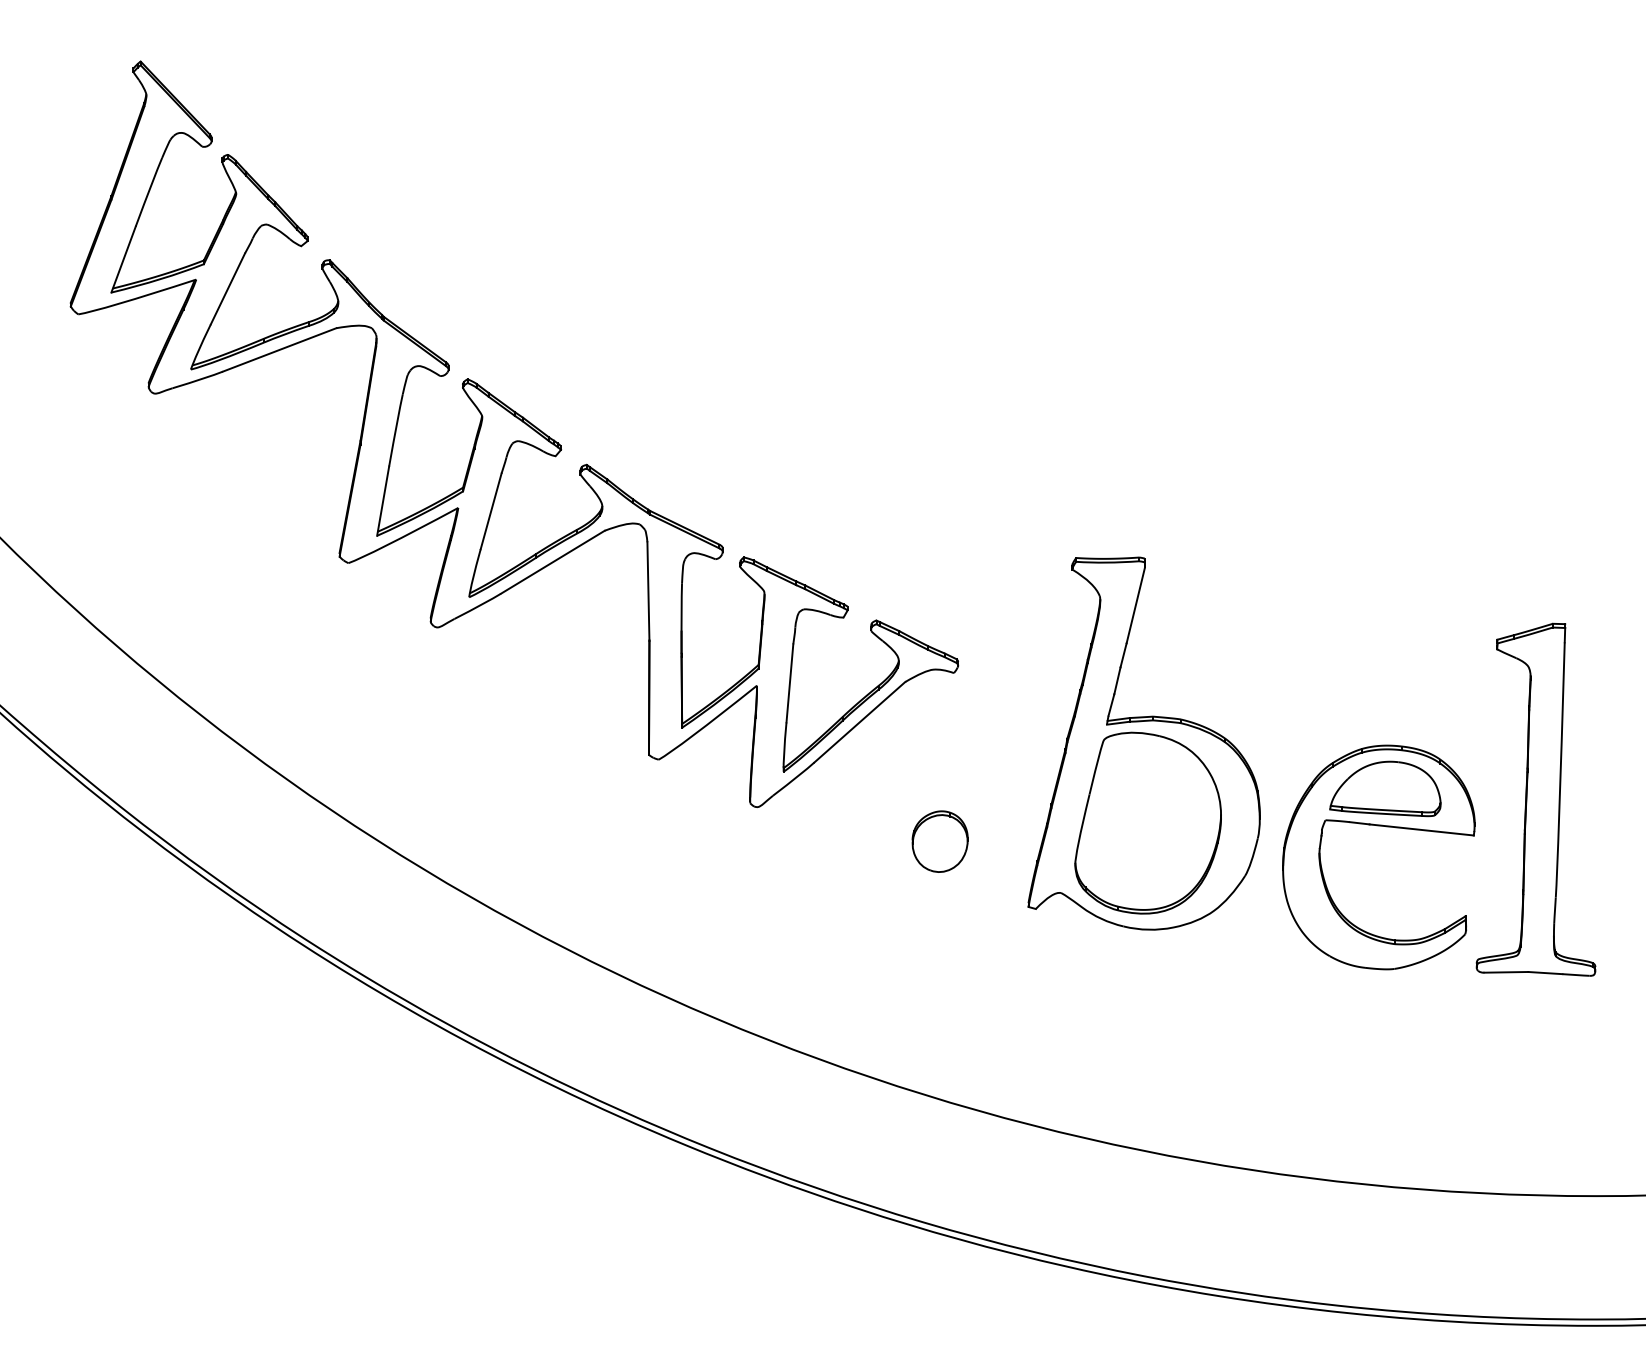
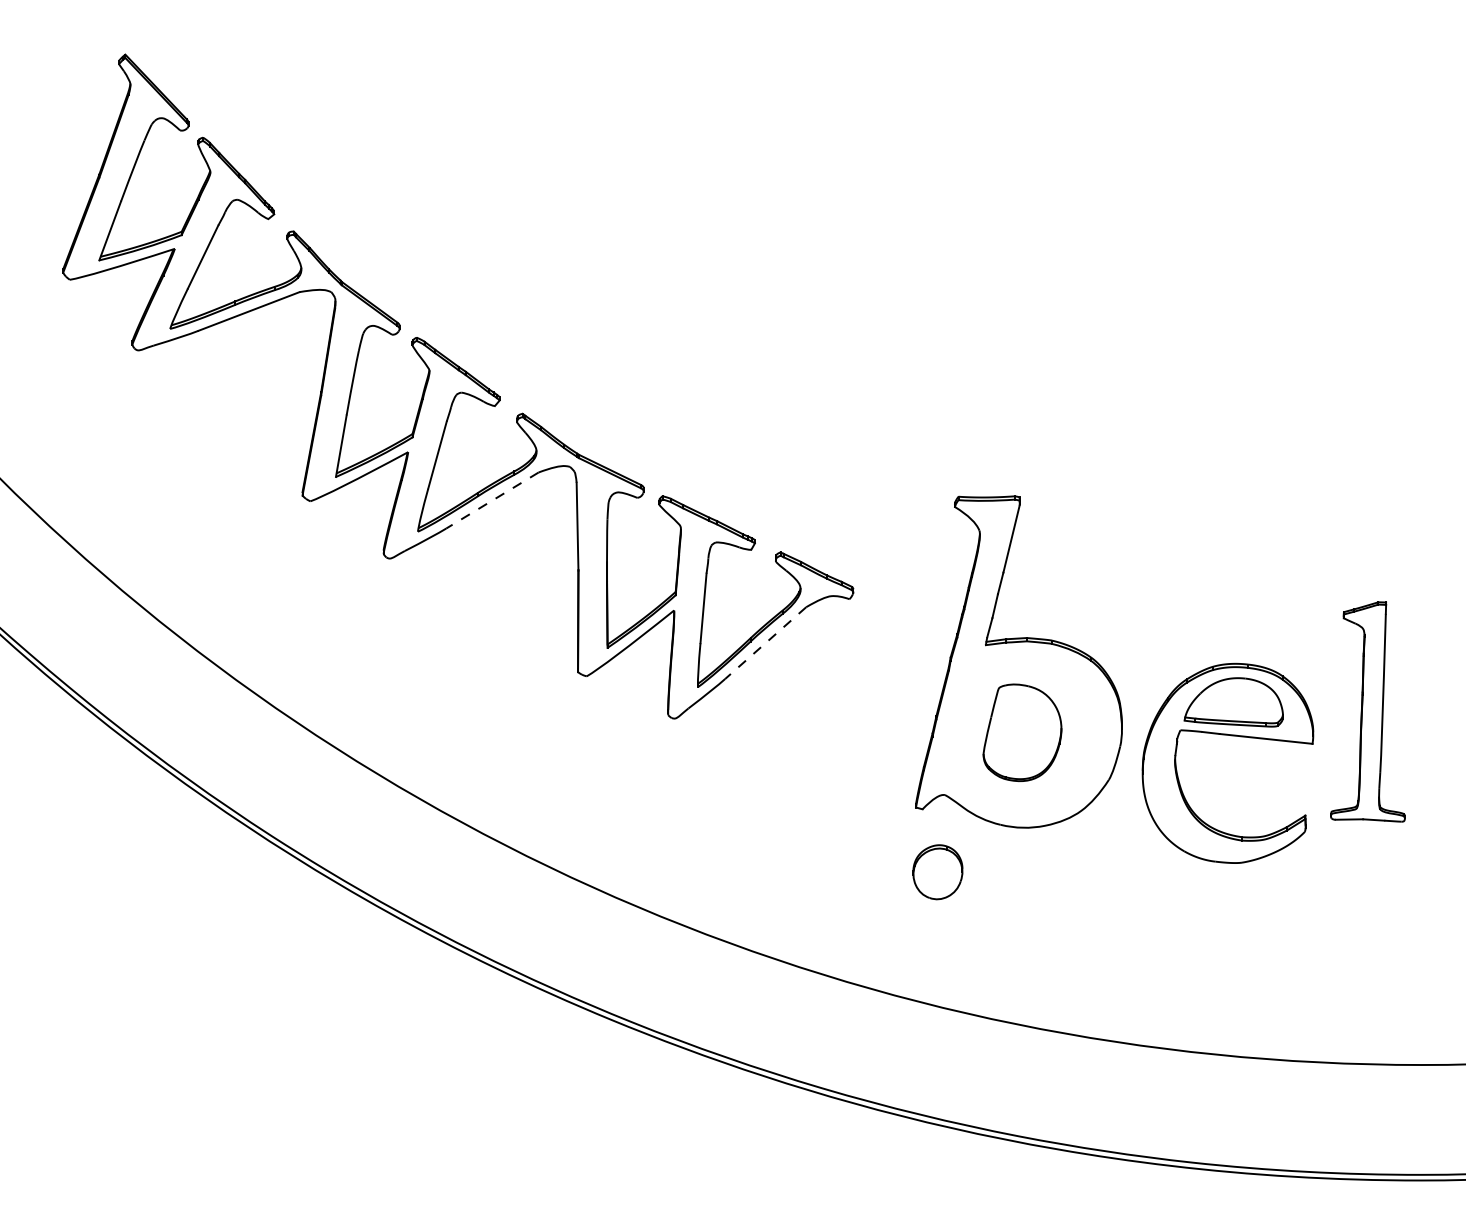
line: (552, 562) -> (492, 500), solid -> dashed
line: (859, 722) -> (765, 643), solid -> dashed
part: (1535, 799) -> (1367, 711), size x0.7
part: (1147, 822) -> (1021, 732), size x0.6
part: (939, 841) -> (937, 872), moved

